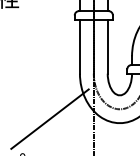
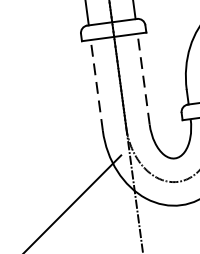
line: (79, 46) -> (96, 85), solid -> dashed
line: (107, 46) -> (143, 78), solid -> dashed

